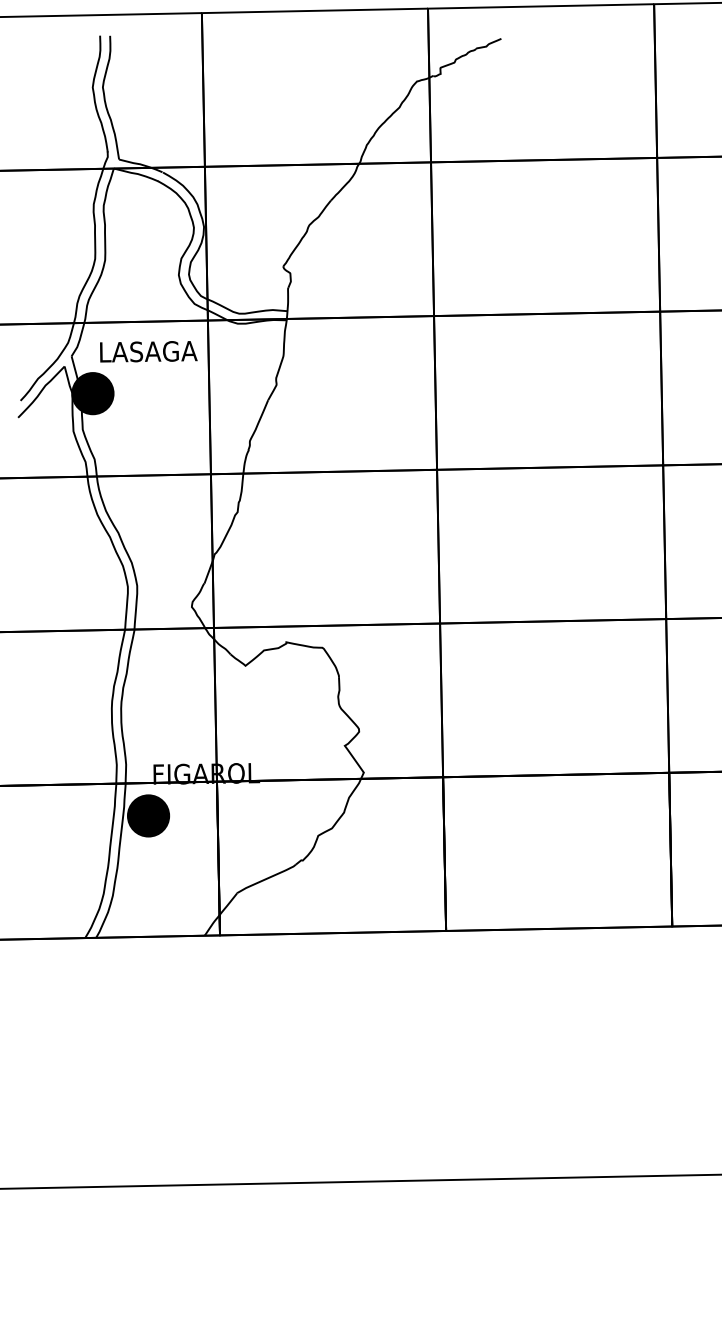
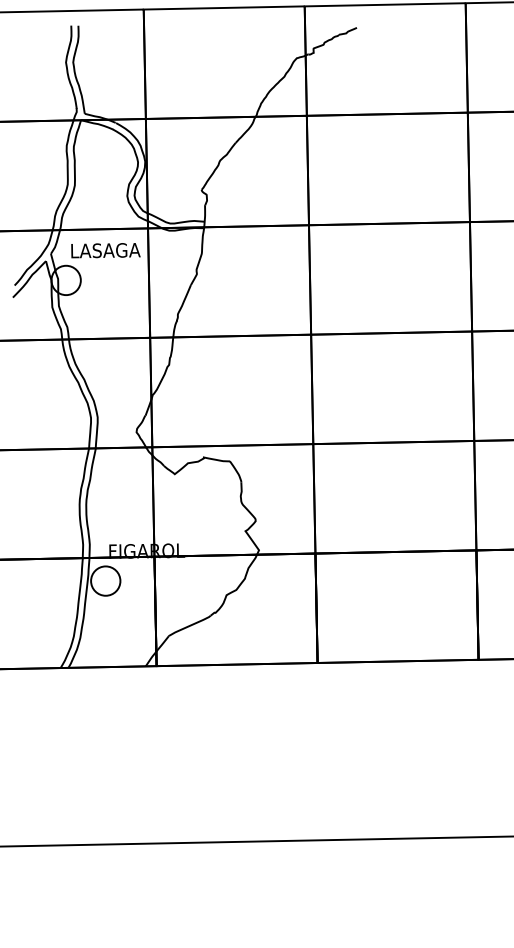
fill: (92, 393) -> (65, 280), removed
fill: (148, 815) -> (105, 580), removed

